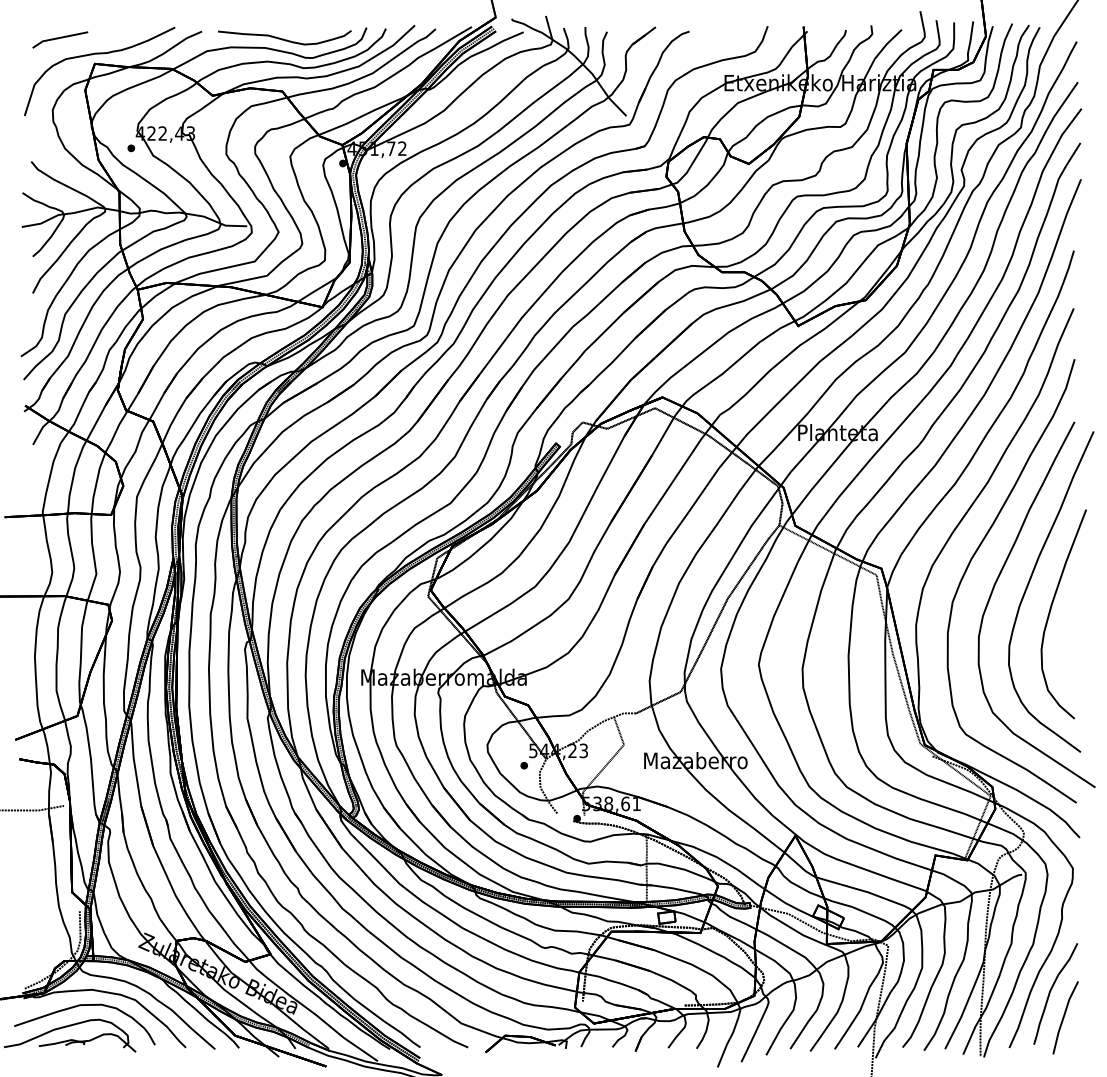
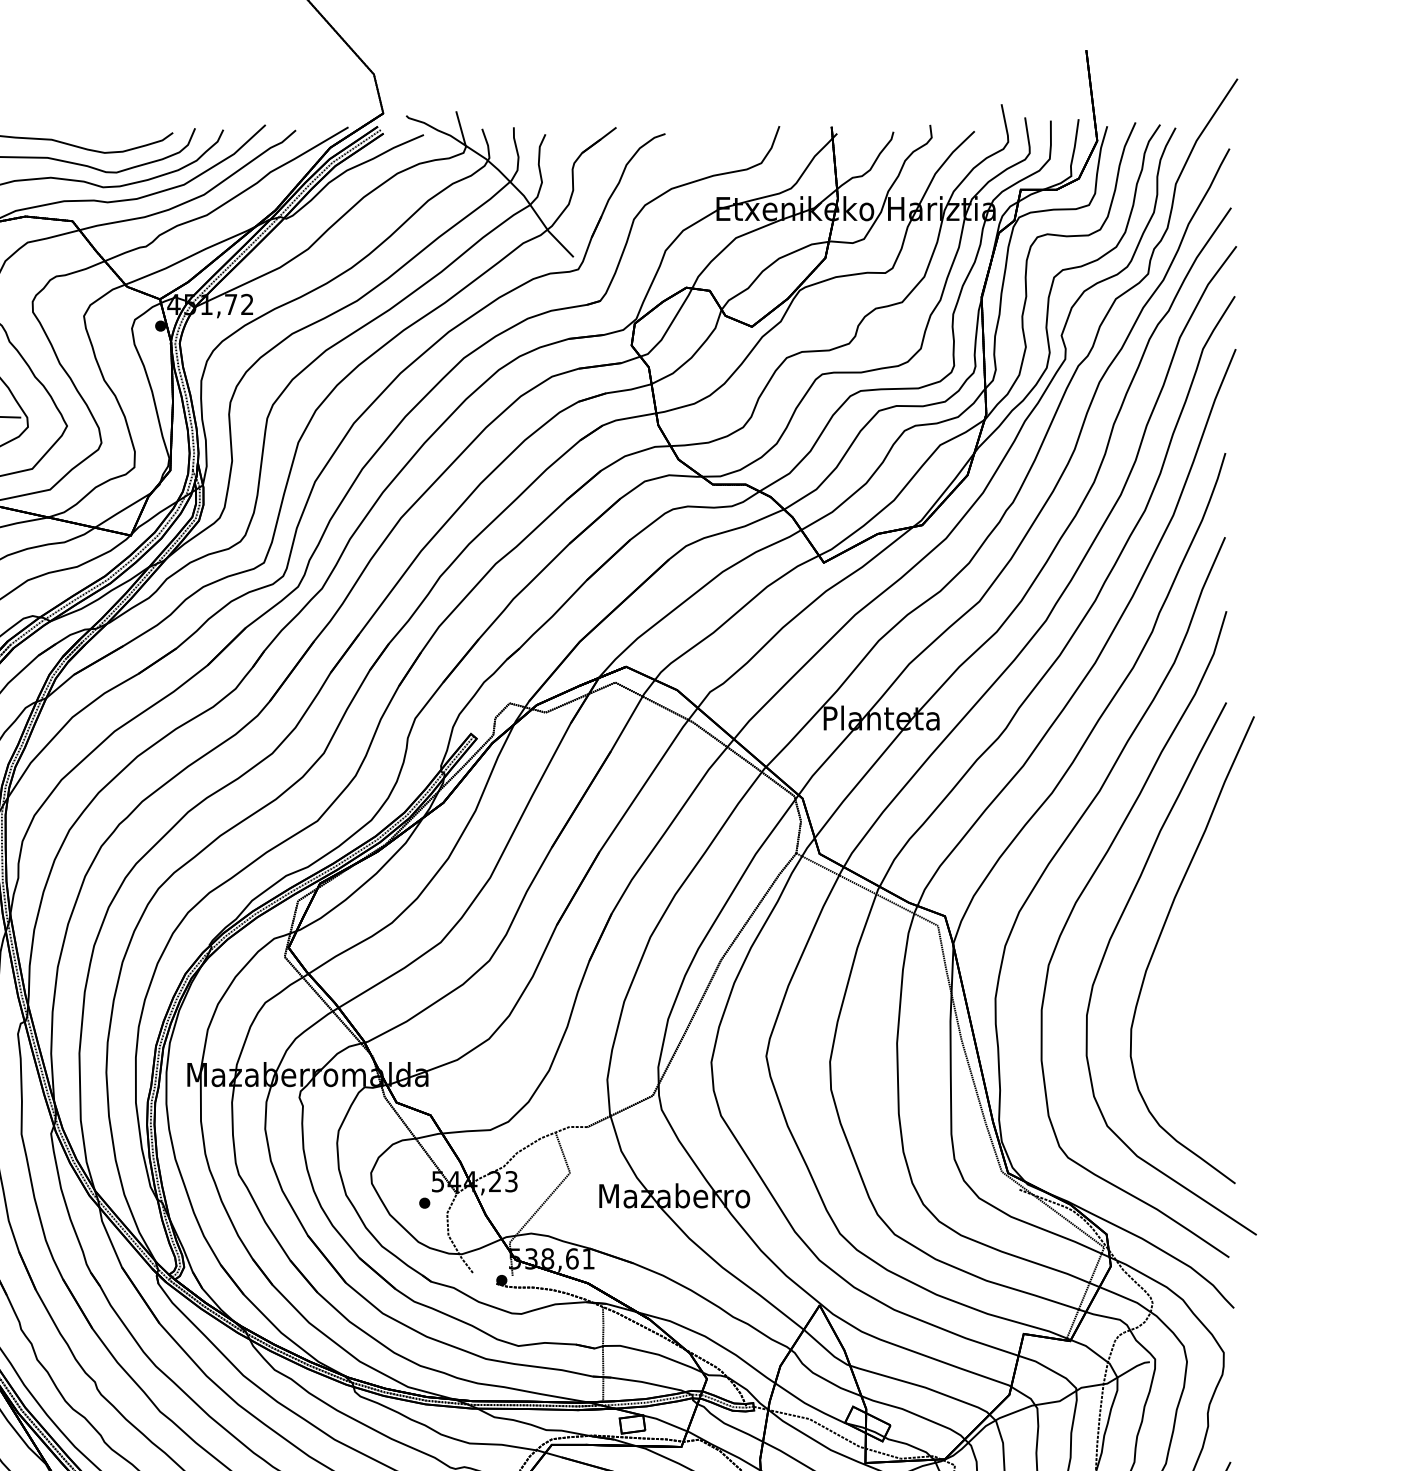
part: (1051, 610) -> (1192, 977), removed

